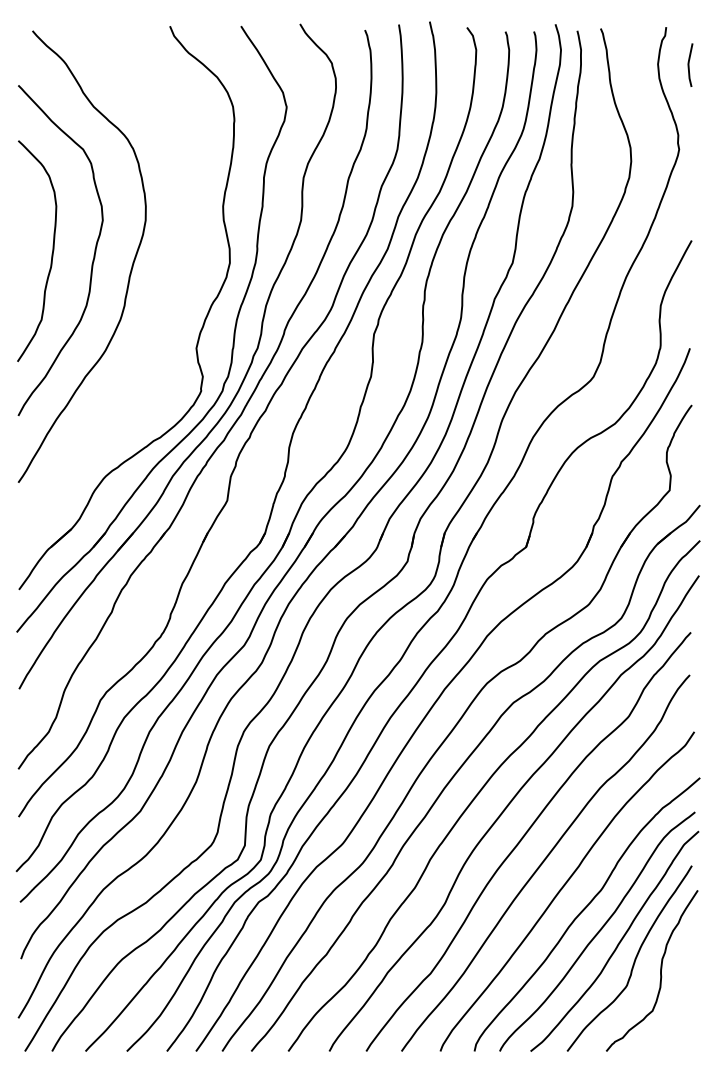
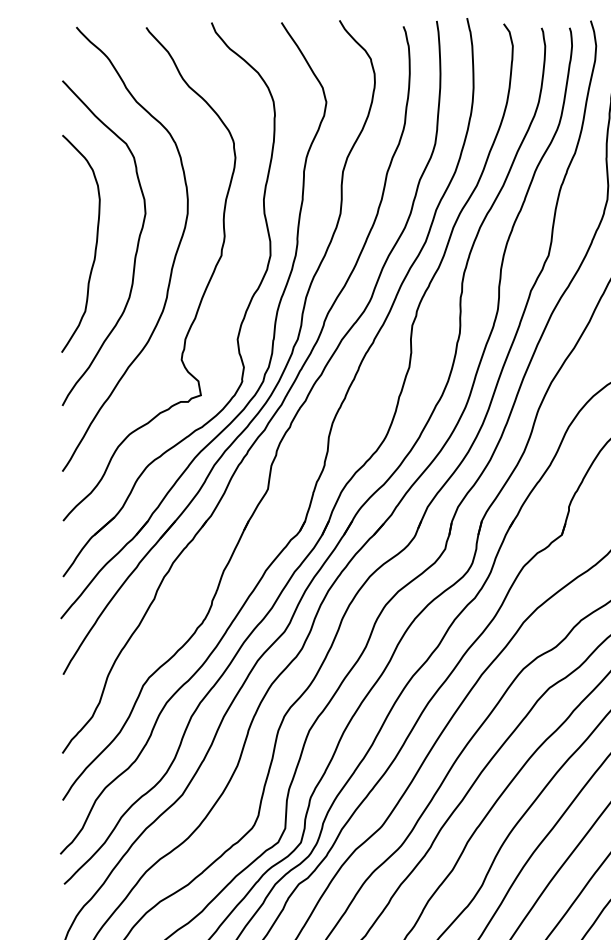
curve: (159, 305) -> (201, 297), added

